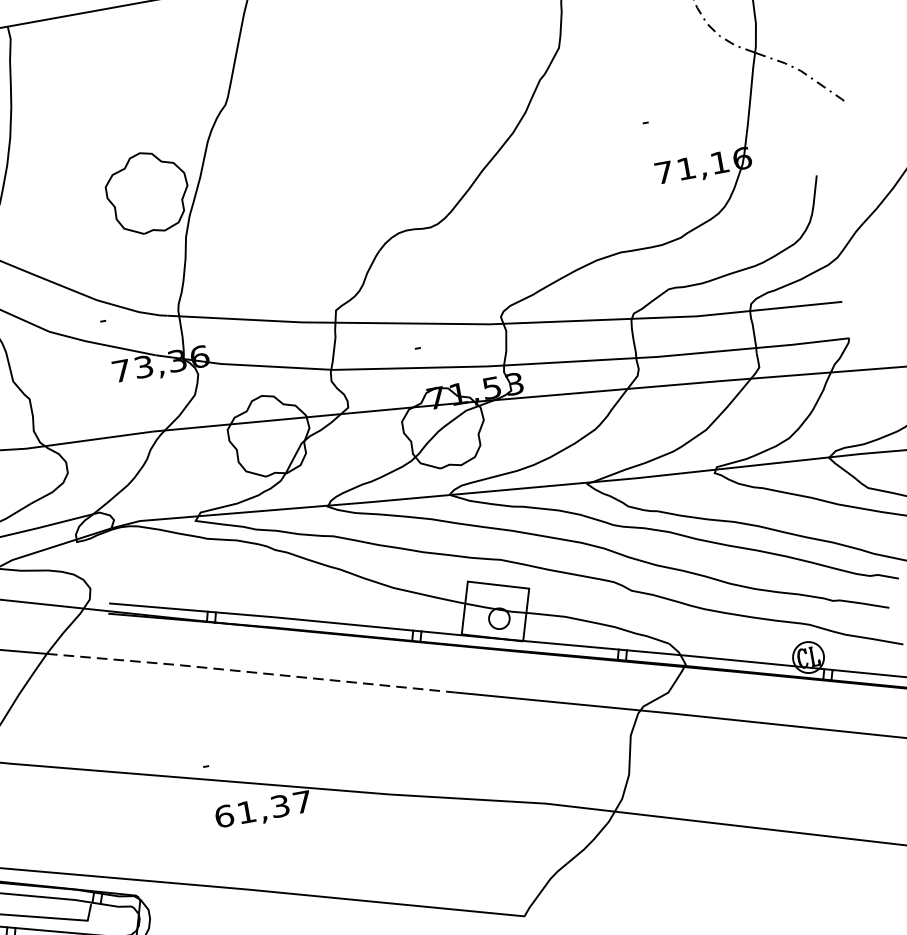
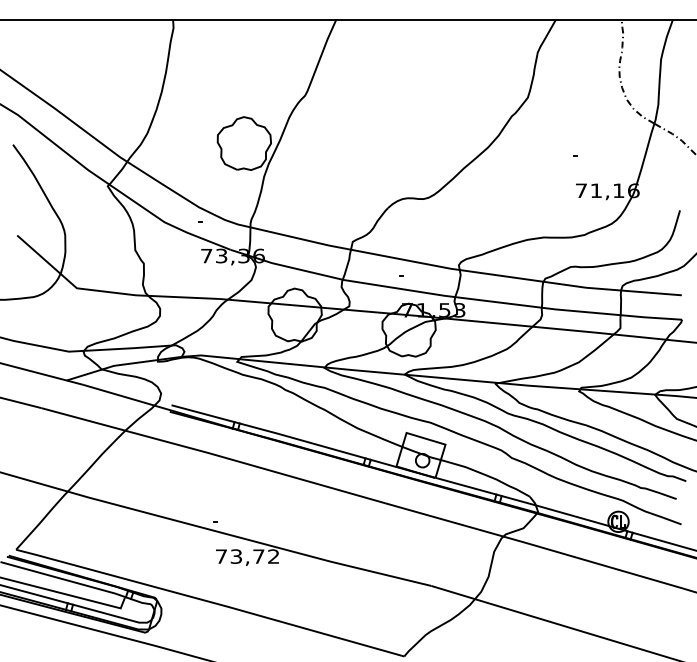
line: (249, 672) -> (254, 466), dashed -> solid
text: (263, 809) -> (247, 556), 61,37 -> 73,72

